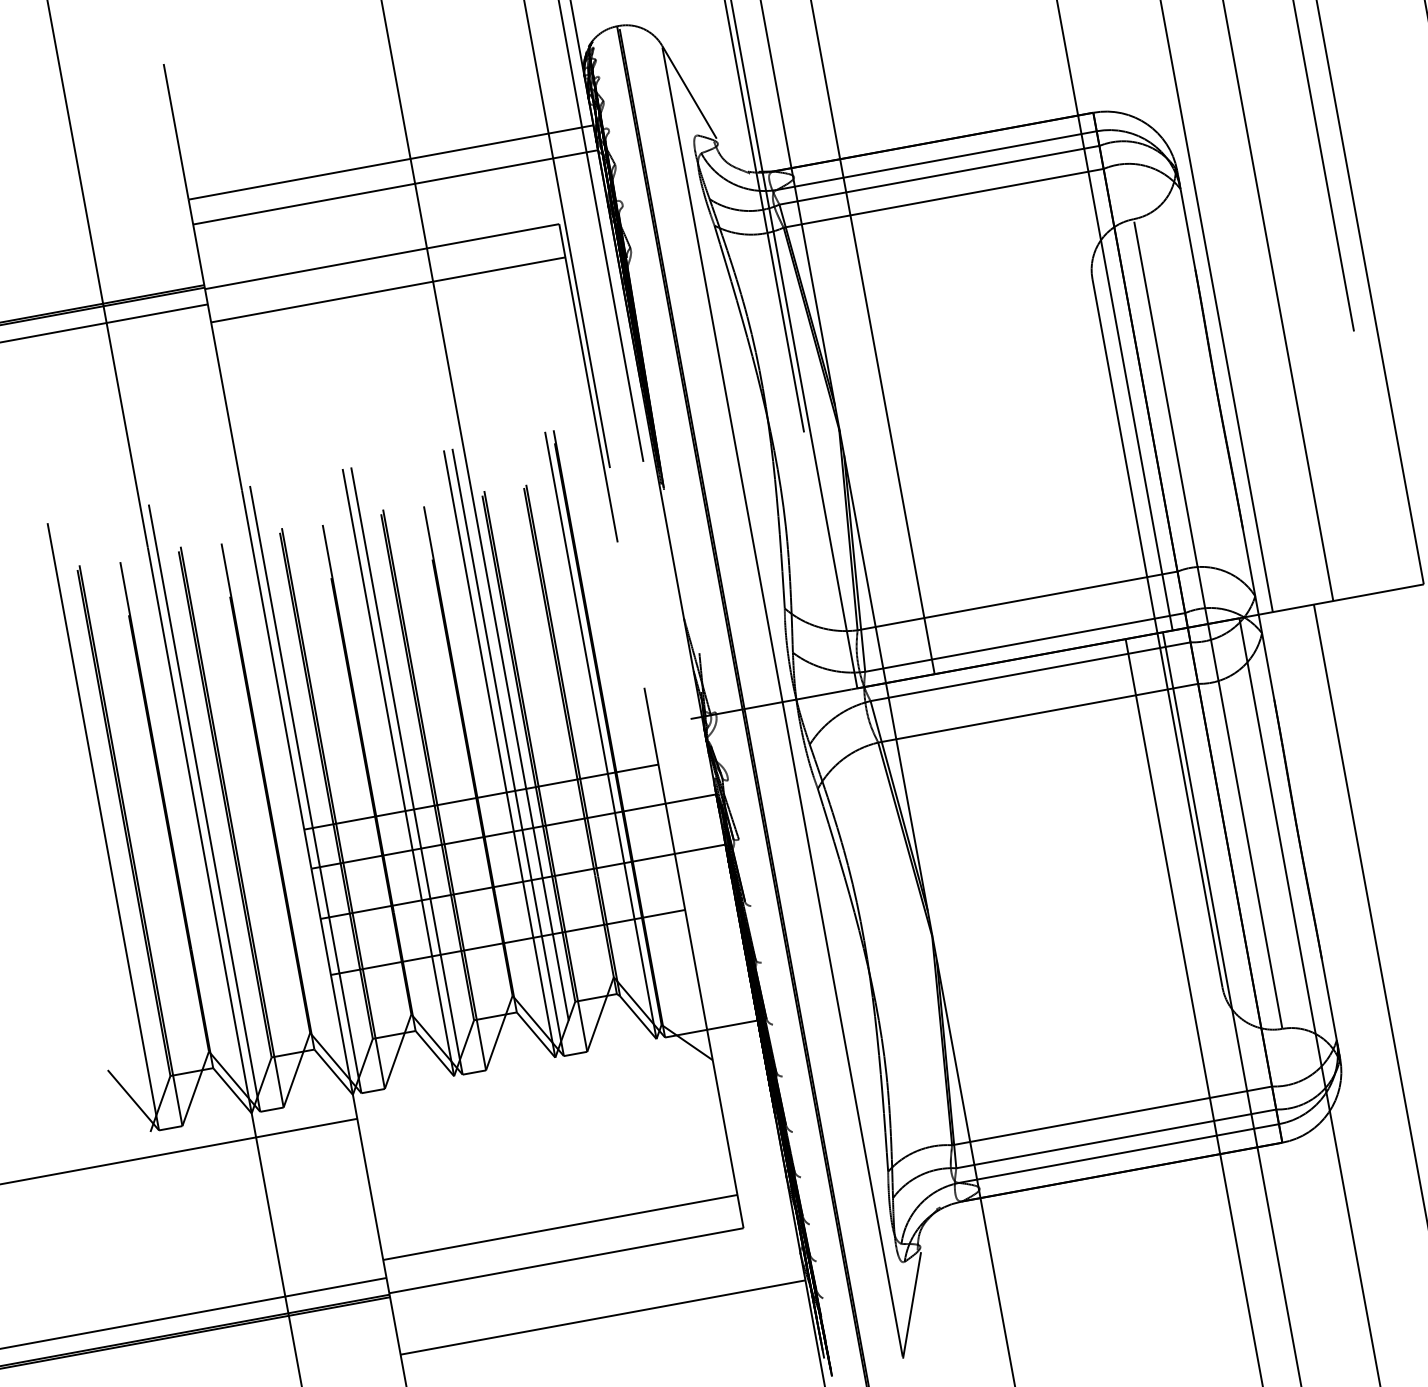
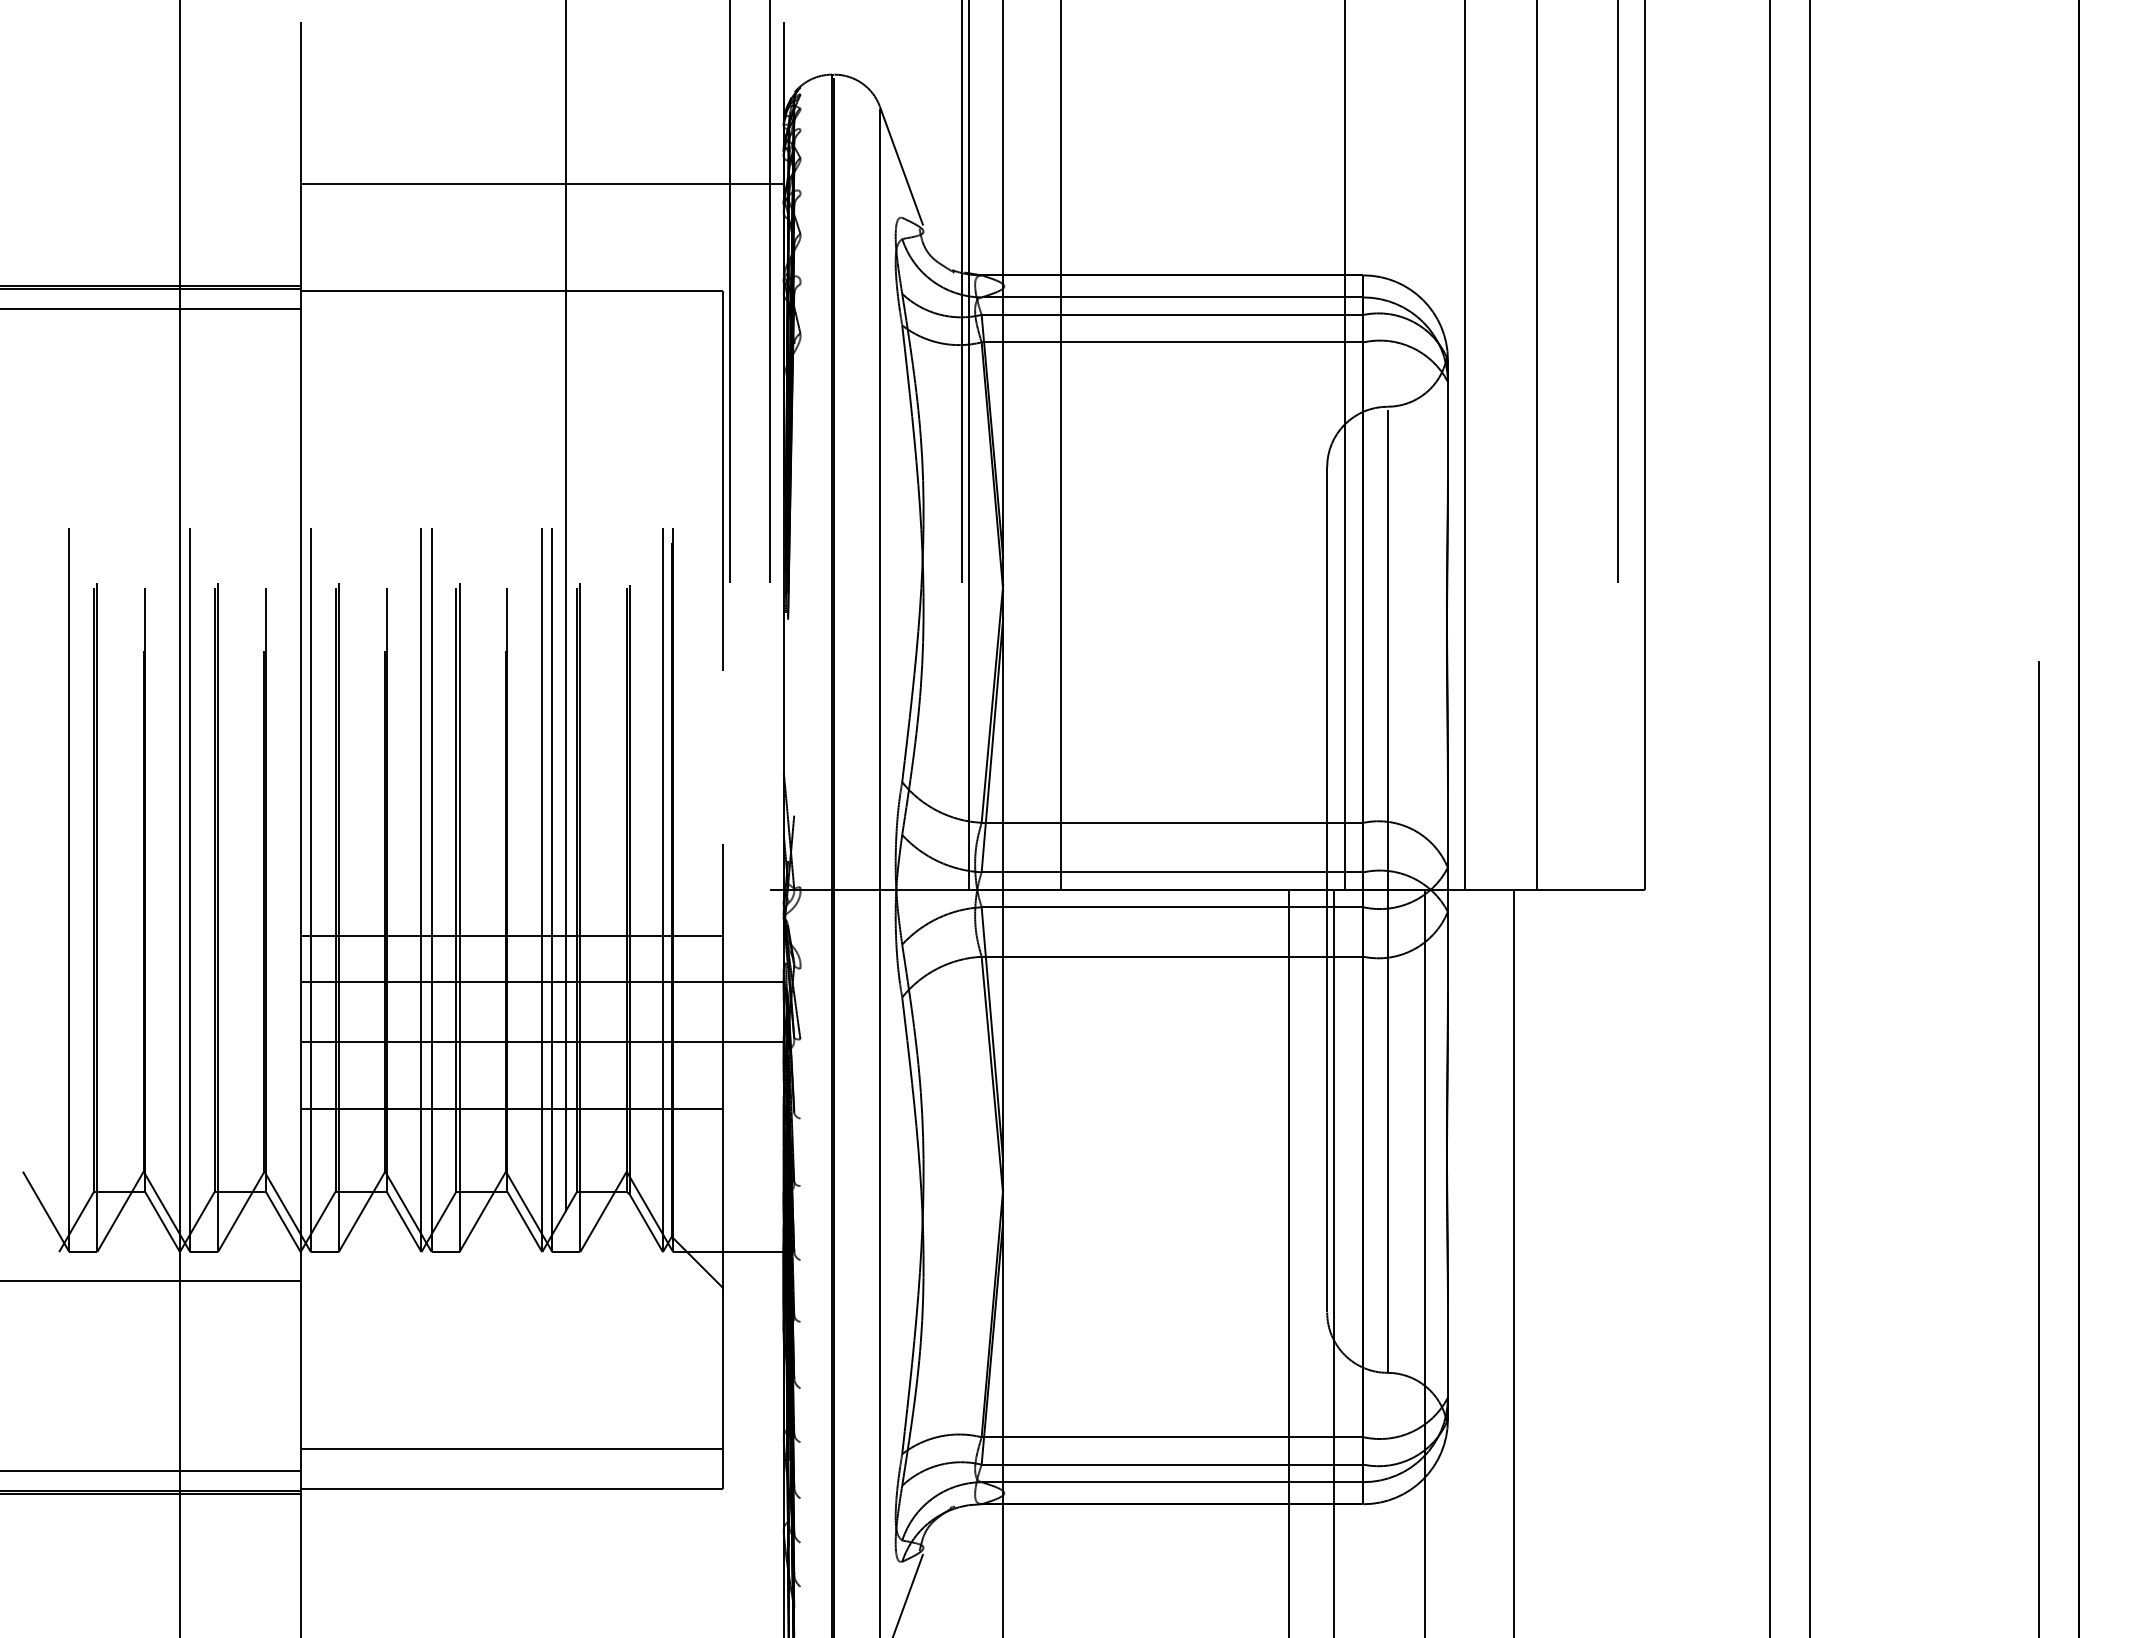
line: (394, 187) -> (541, 213), removed
line: (387, 290) -> (511, 330), removed
line: (602, 1317) -> (541, 1562), removed

